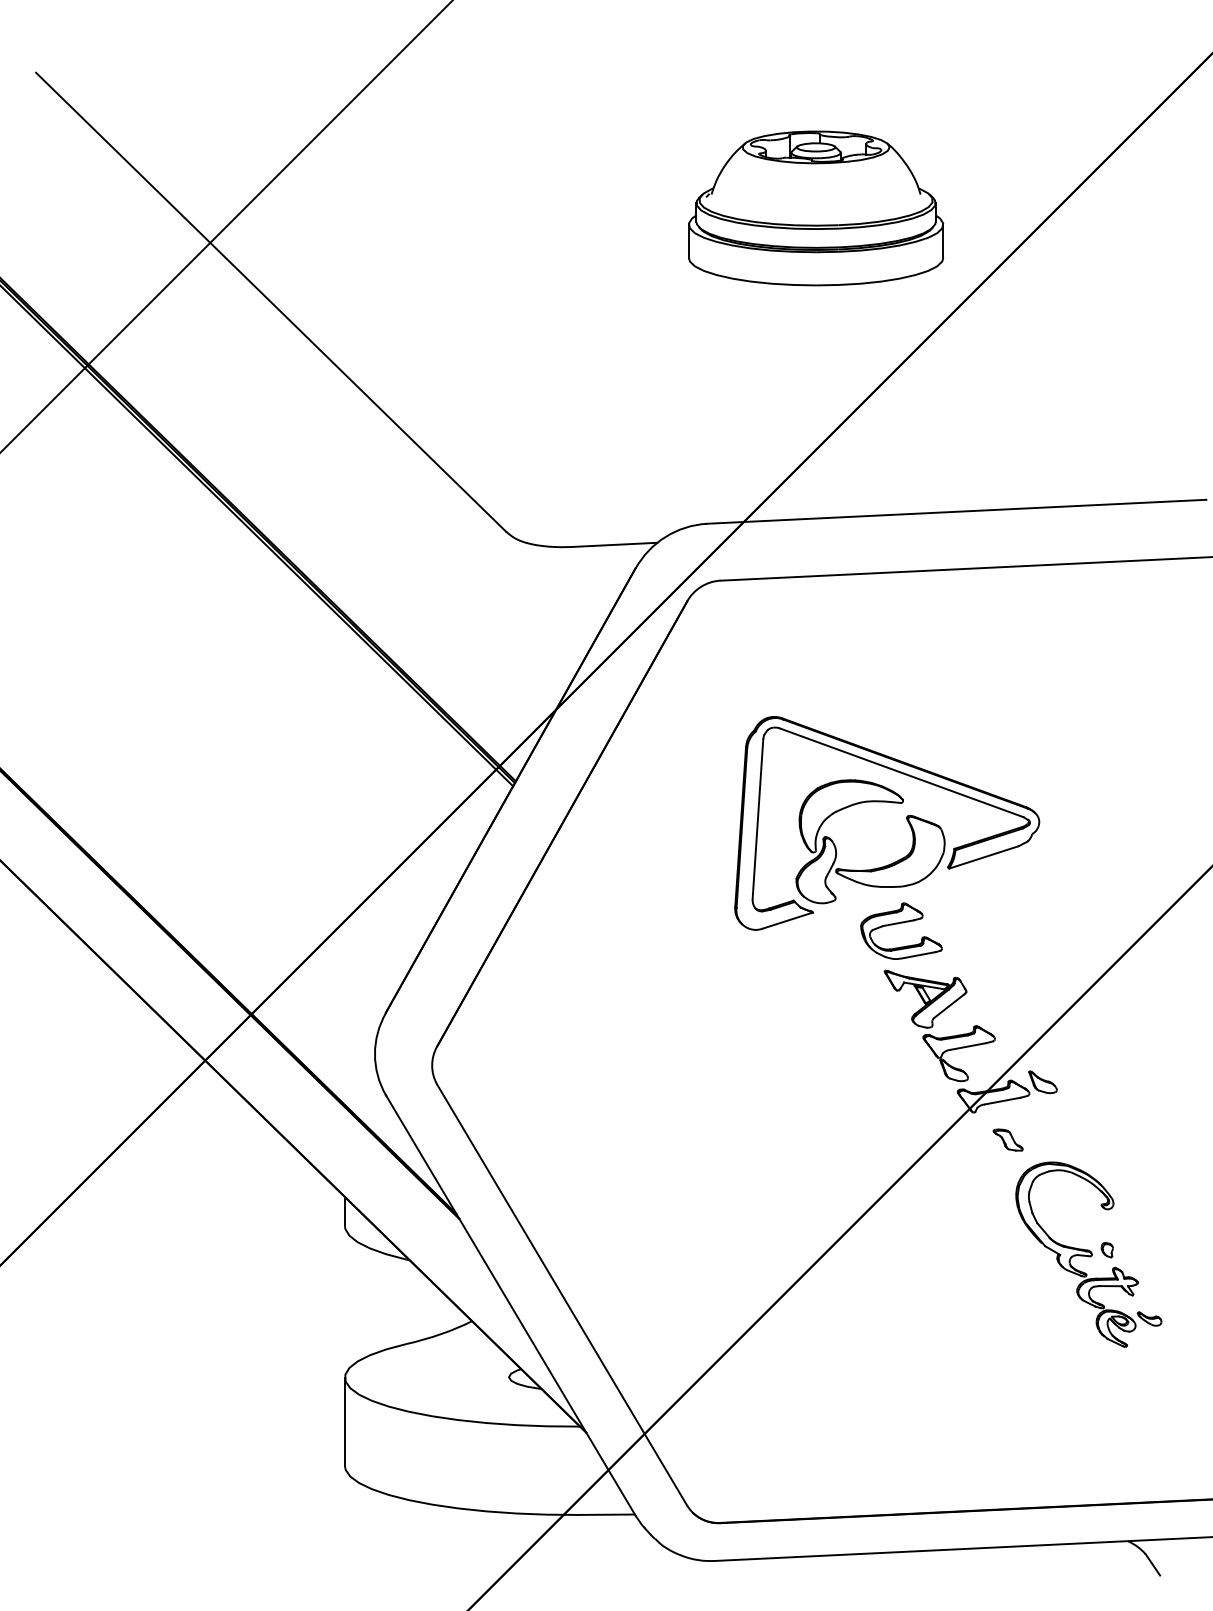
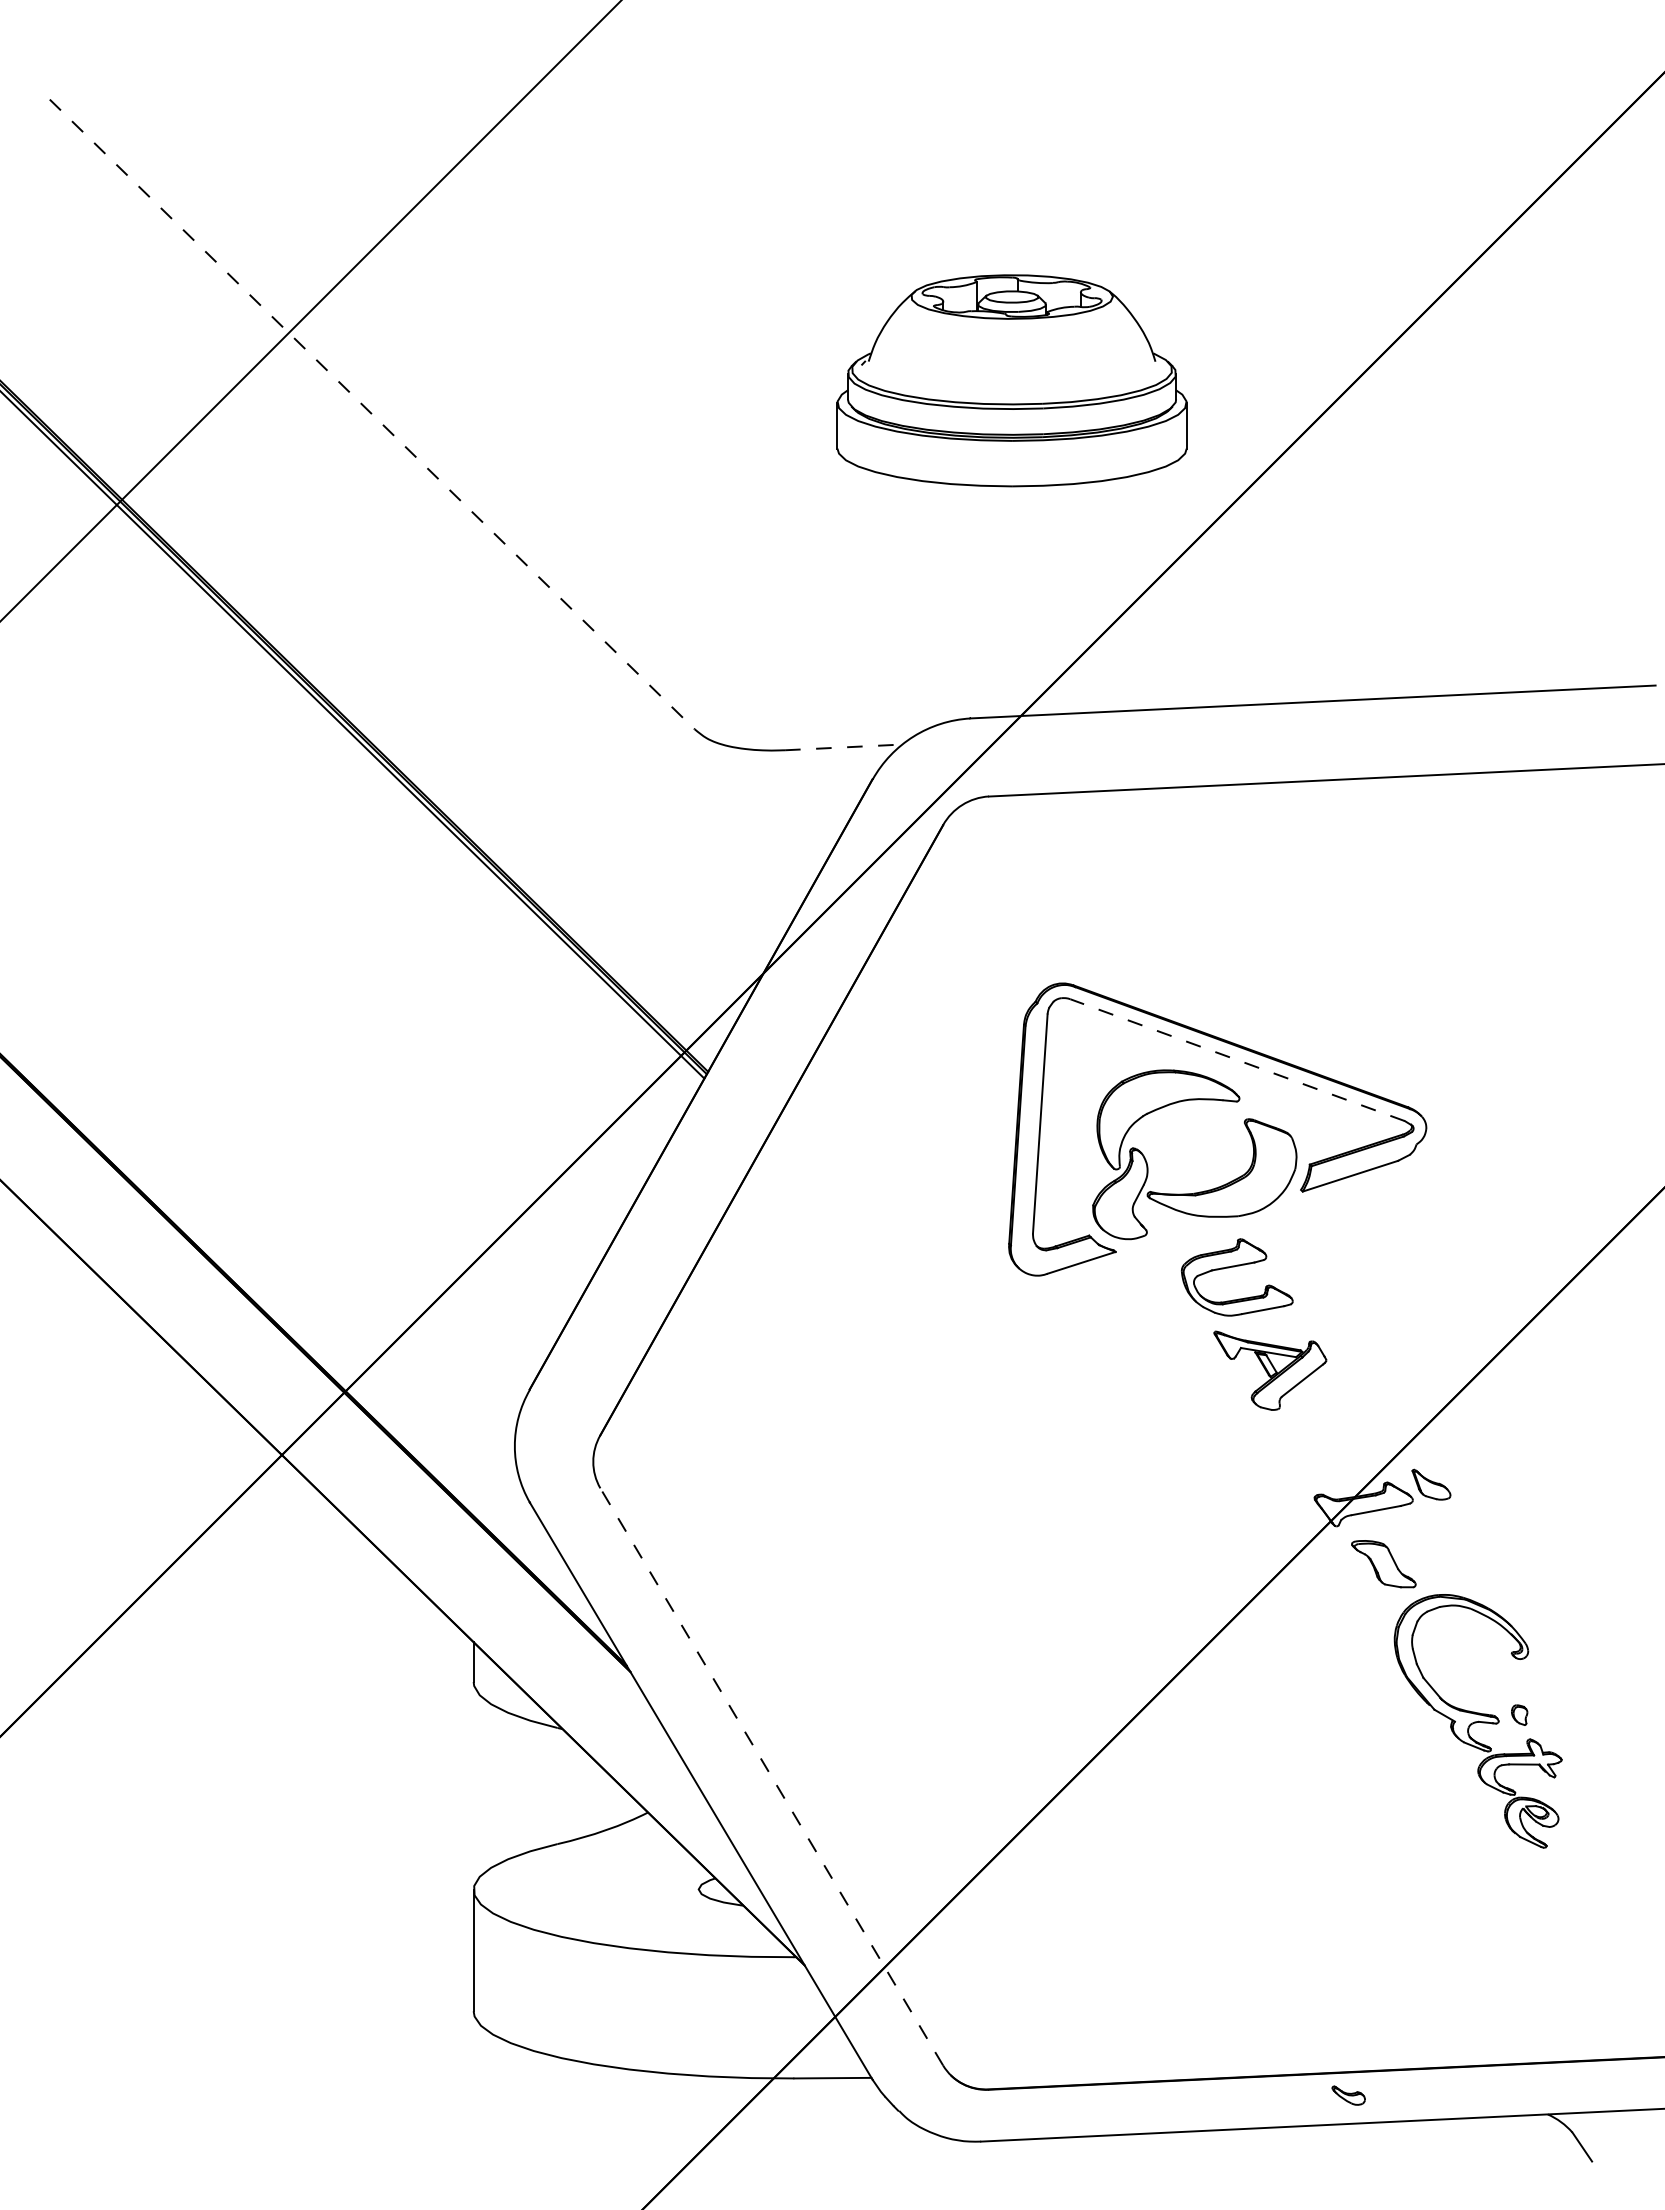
part: (815, 208) -> (1011, 380), moved
line: (271, 302) -> (372, 414), solid -> dashed
line: (614, 544) -> (843, 747), solid -> dashed
line: (901, 773) -> (1237, 1060), solid -> dashed
part: (958, 1049) -> (1315, 1439), removed
part: (1008, 1139) -> (1383, 1563), size x1.6
line: (562, 1294) -> (771, 1776), solid -> dashed
part: (1149, 1318) -> (1348, 2095), moved

